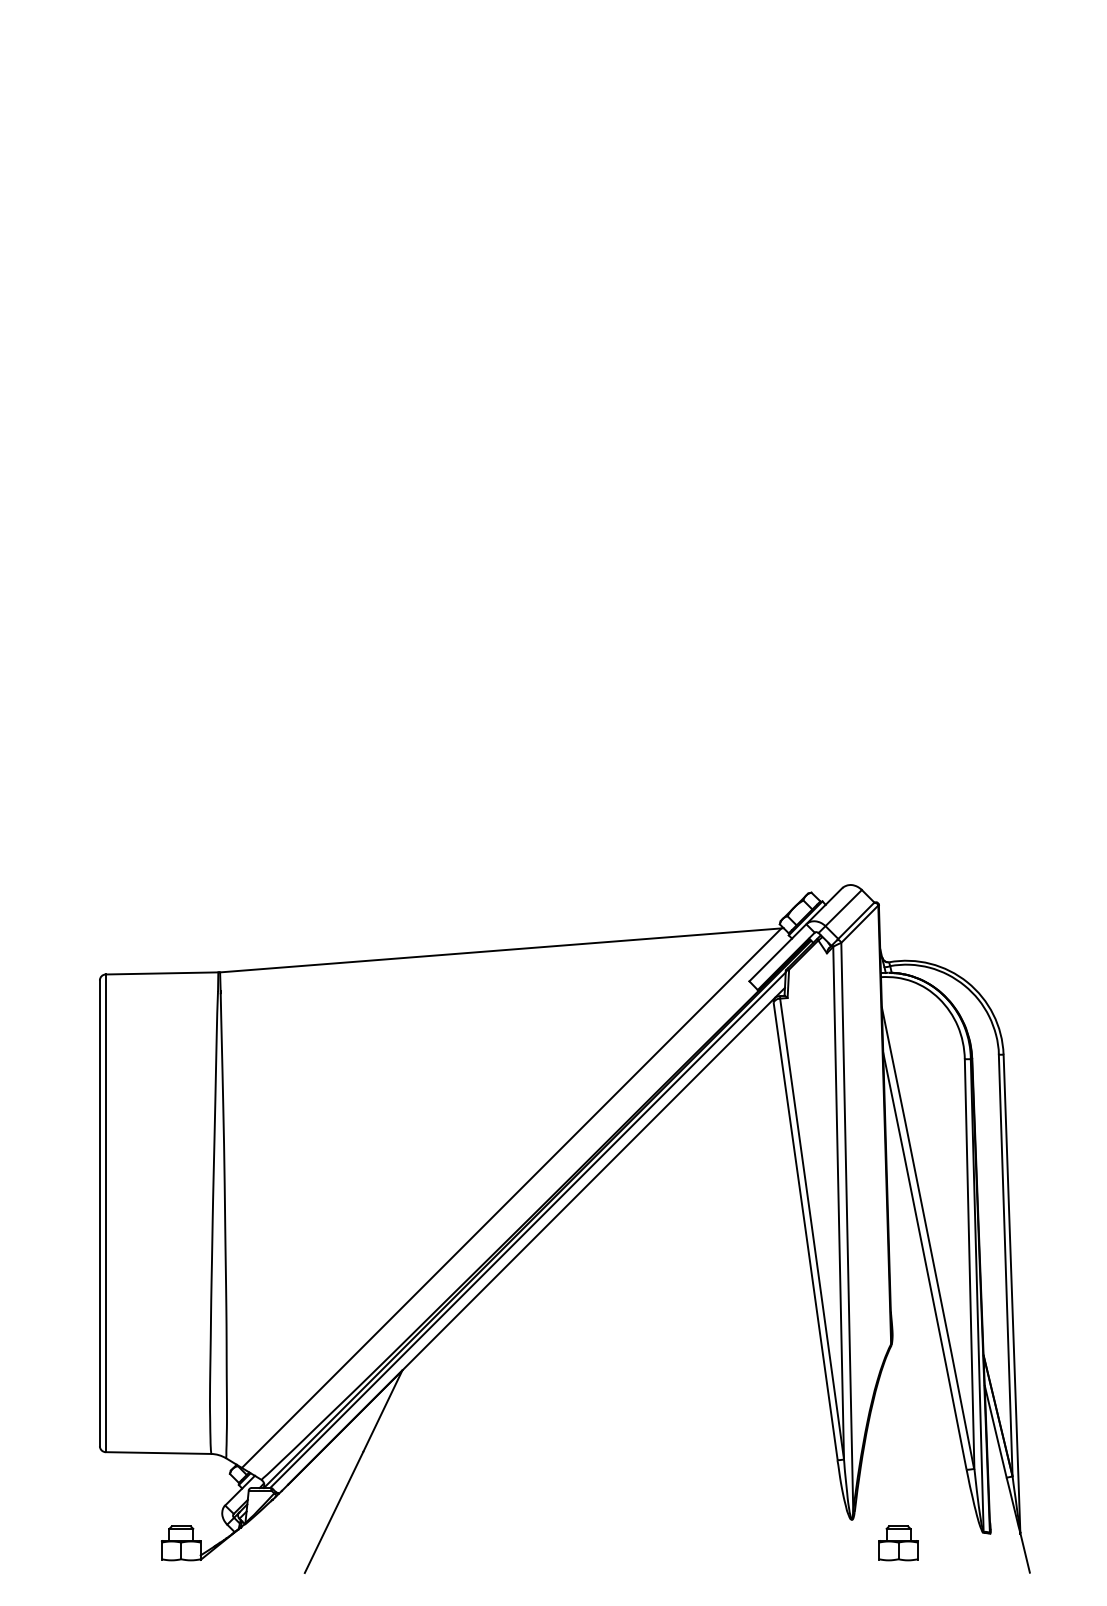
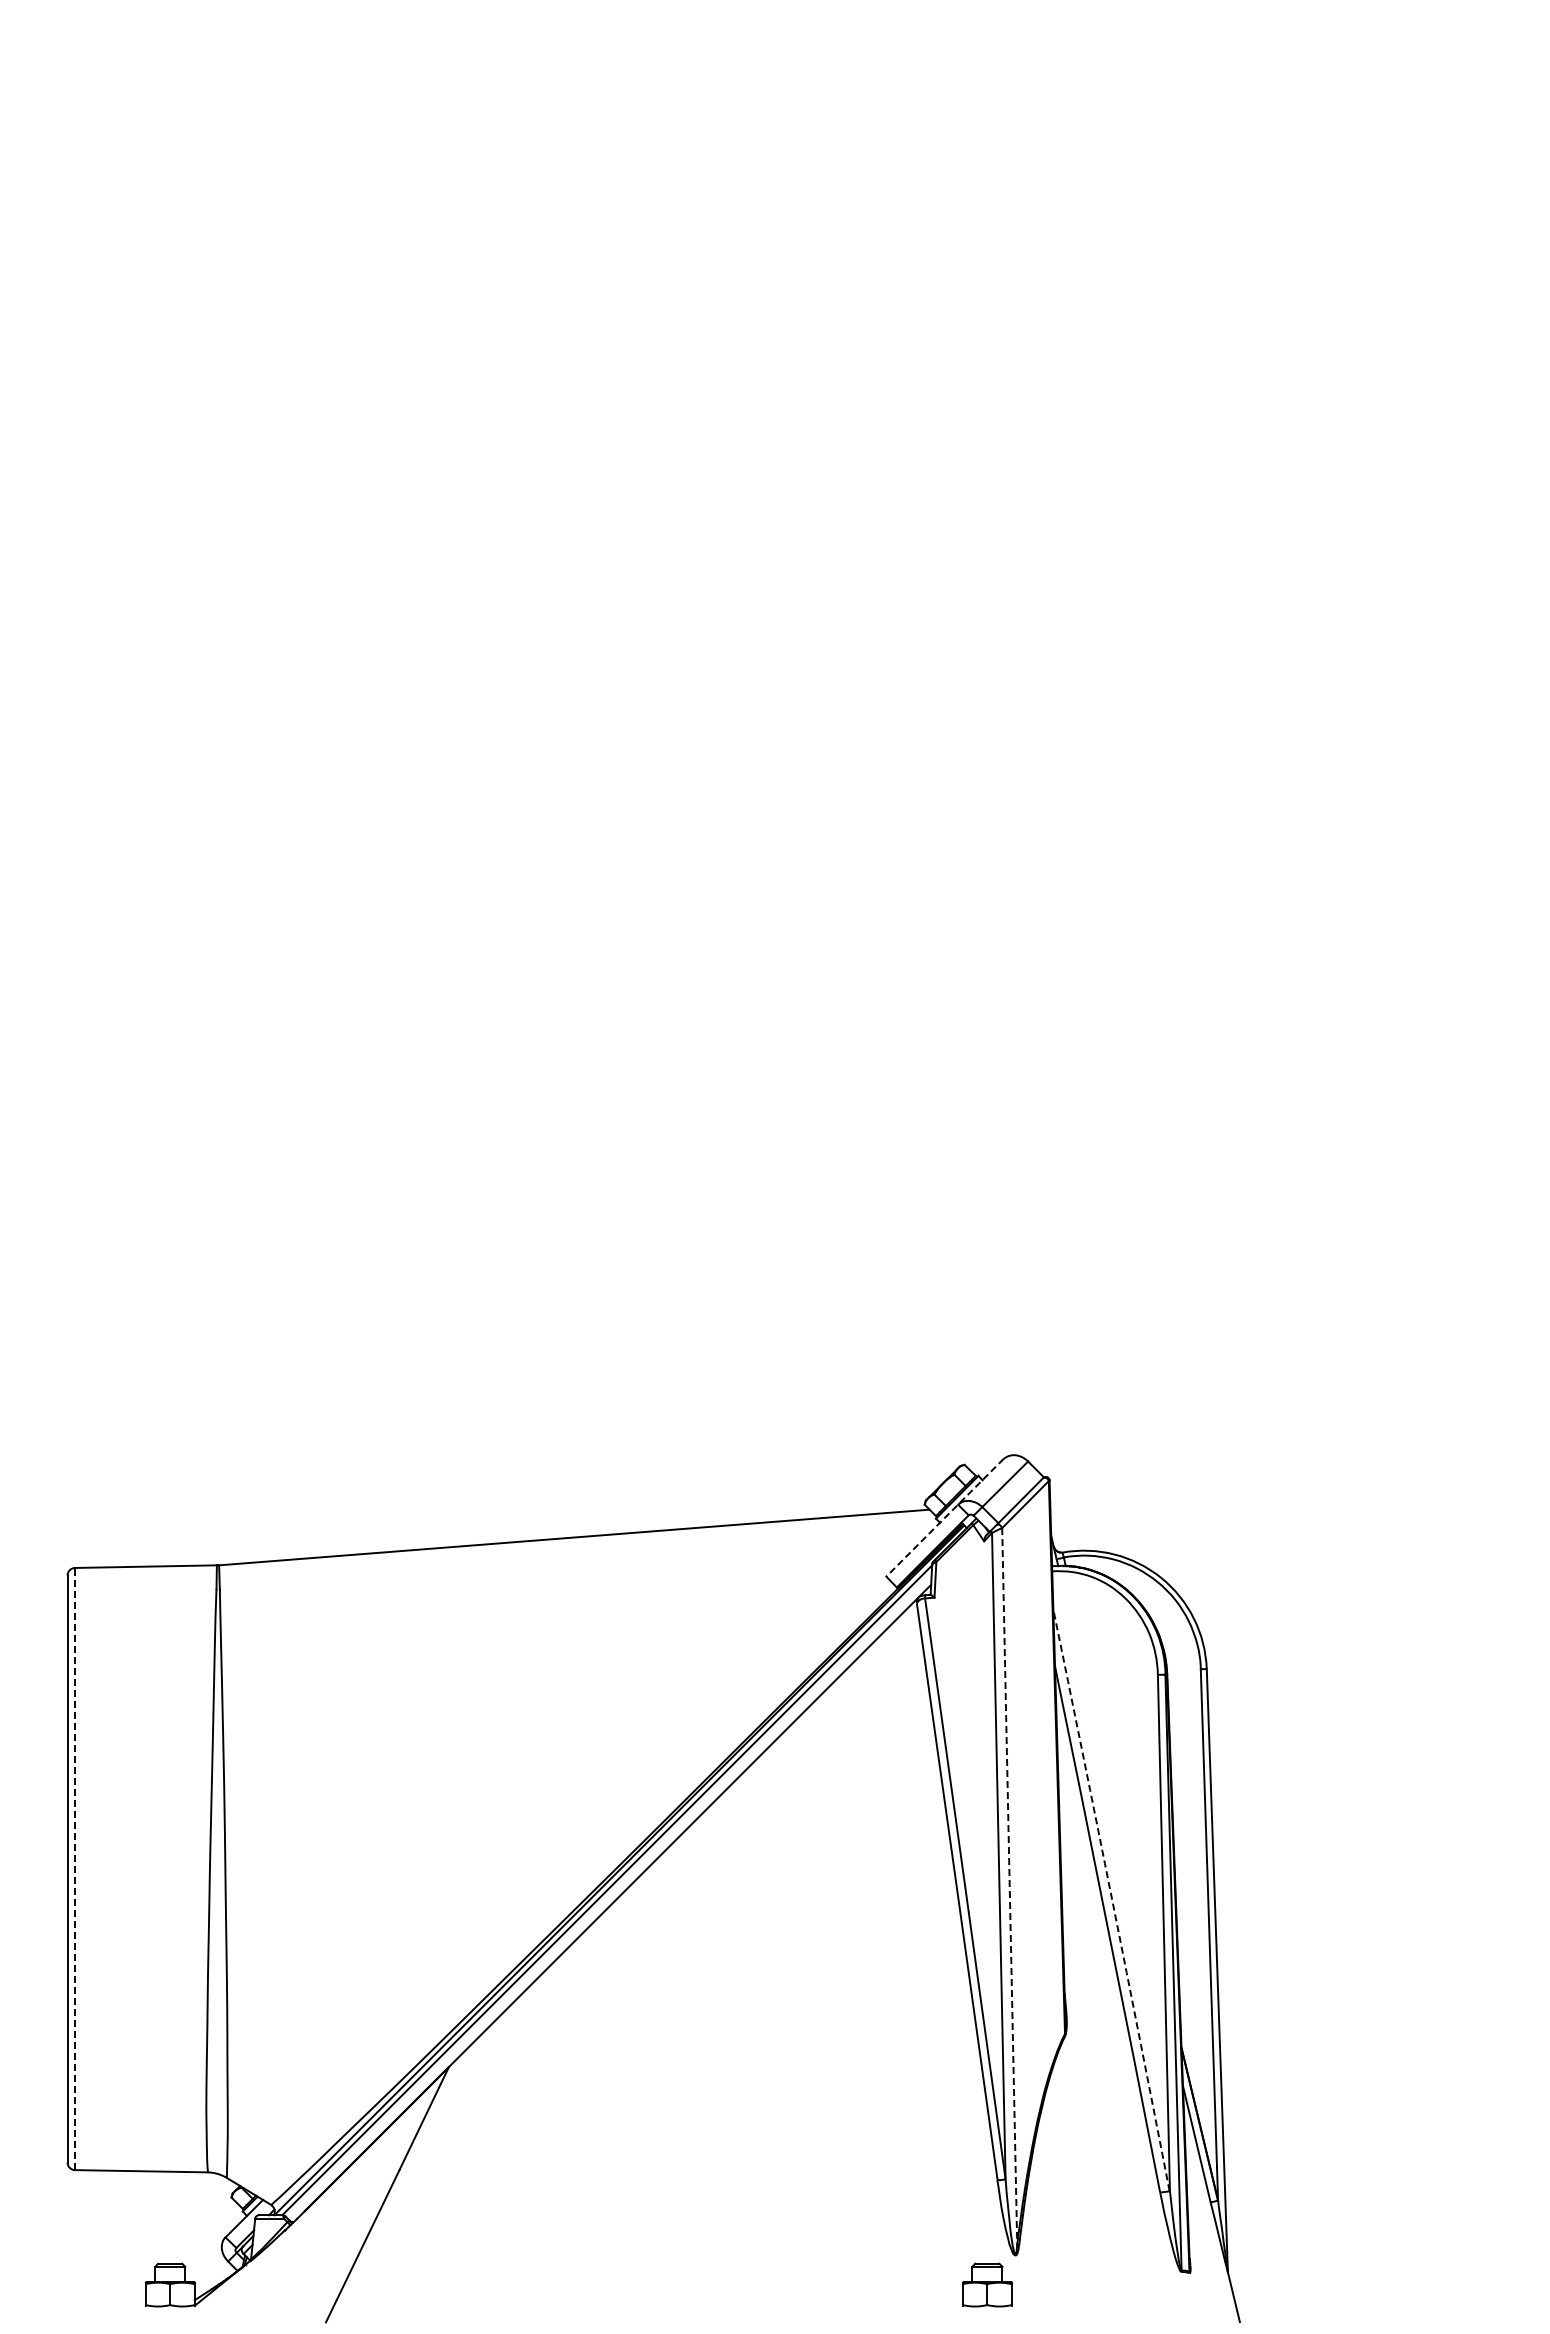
line: (795, 935) -> (944, 1518), solid -> dashed
line: (511, 1198) -> (586, 1850), removed
line: (106, 1212) -> (75, 1868), solid -> dashed
line: (847, 1227) -> (1009, 1886), solid -> dashed
arc: (928, 1237) -> (1112, 1899), solid -> dashed
part: (897, 1542) -> (986, 2284), moved

